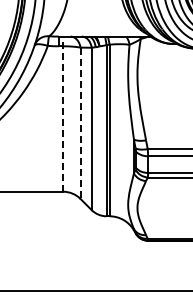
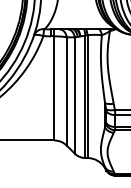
line: (63, 114) -> (54, 85), dashed -> solid
line: (80, 123) -> (66, 91), dashed -> solid

